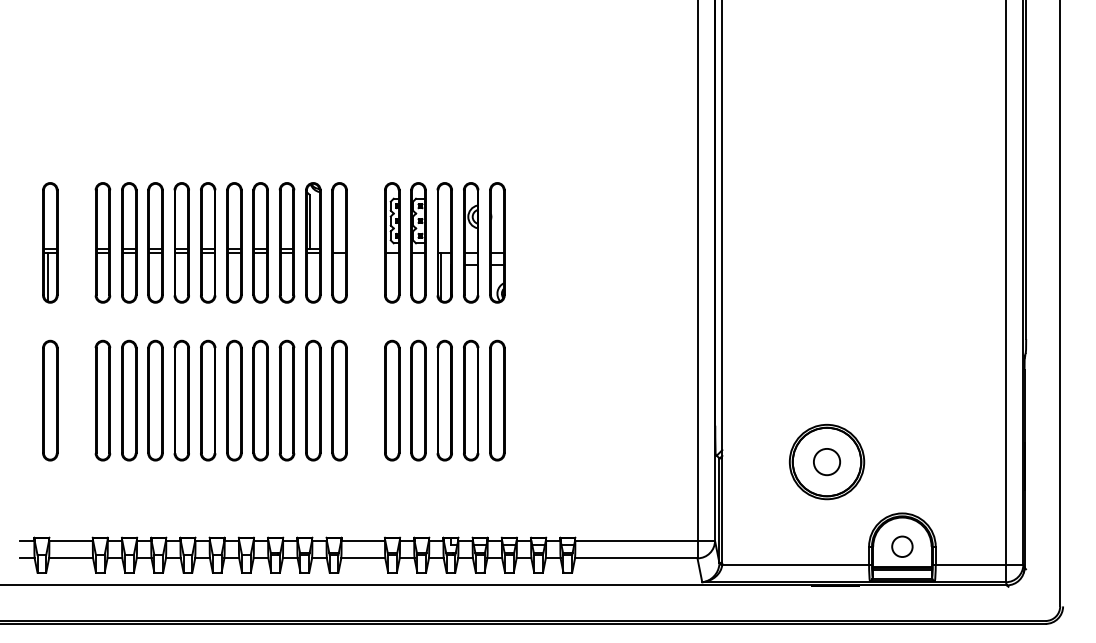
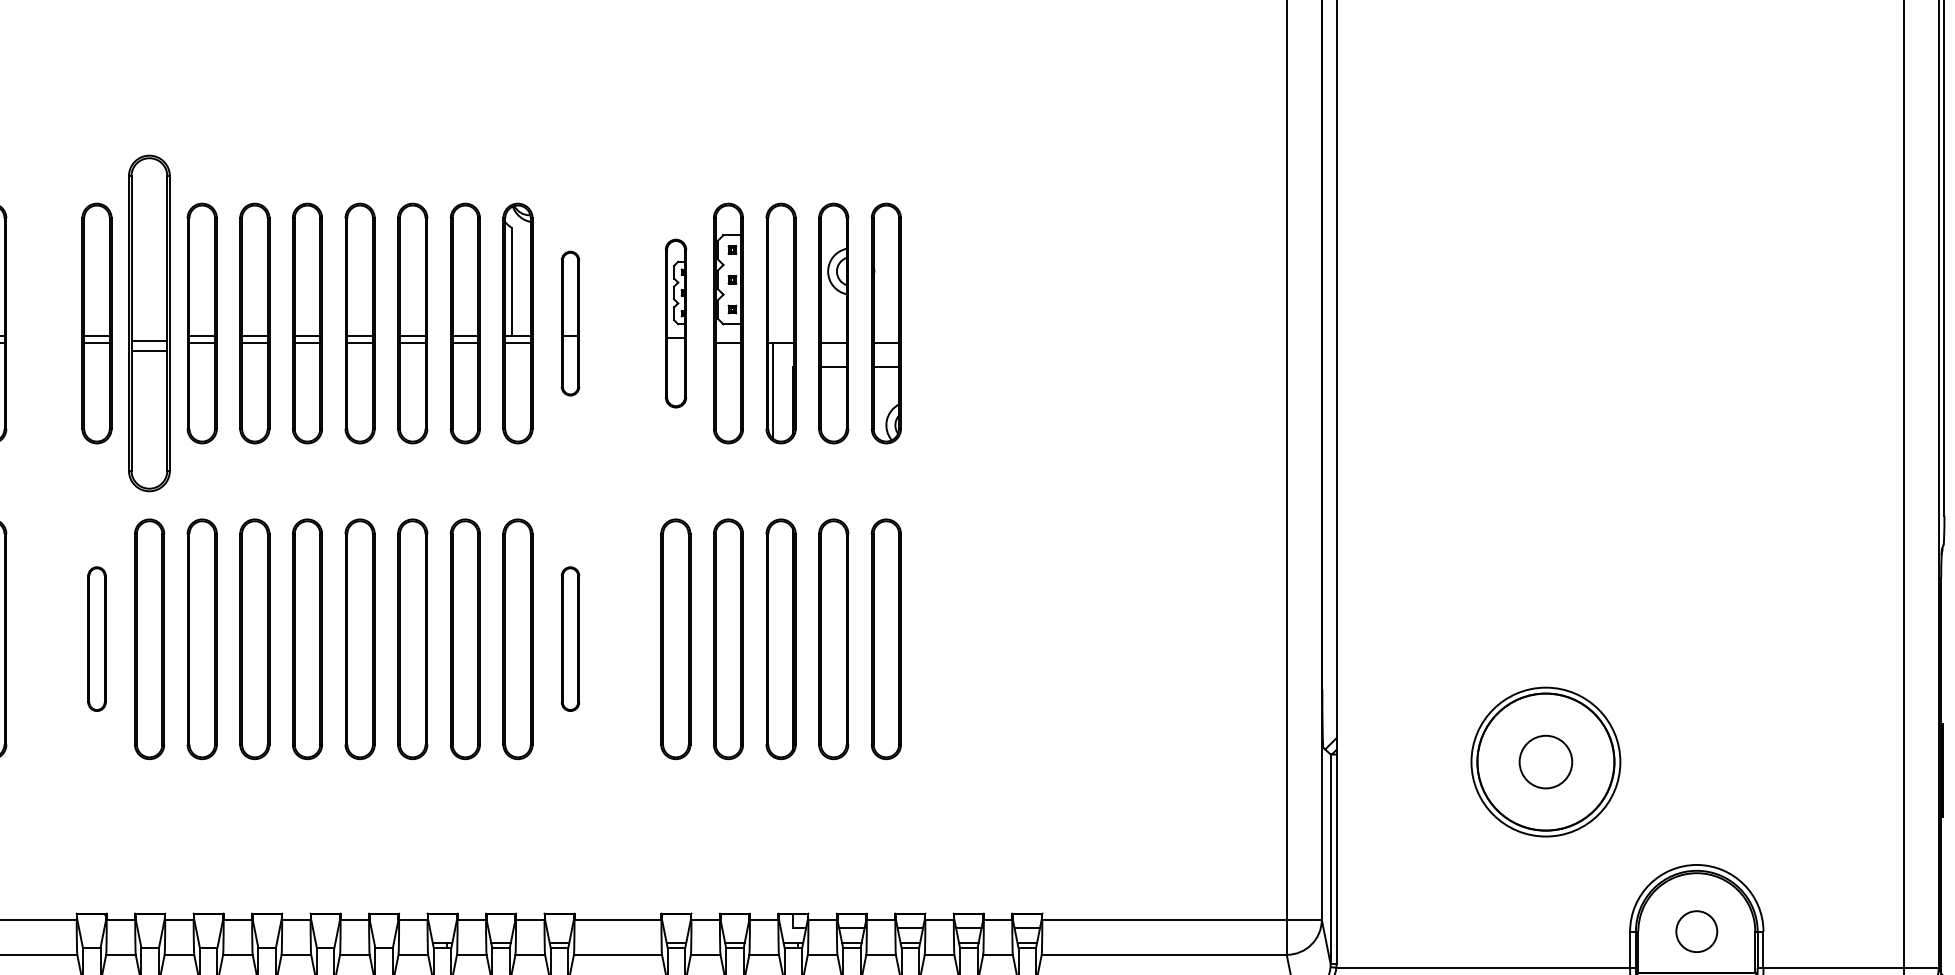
part: (129, 242) -> (150, 322), size x1.4
part: (339, 242) -> (570, 322), size x0.6
part: (392, 242) -> (676, 322), size x0.7
part: (102, 400) -> (96, 638), size x0.6
part: (339, 400) -> (570, 638), size x0.6

